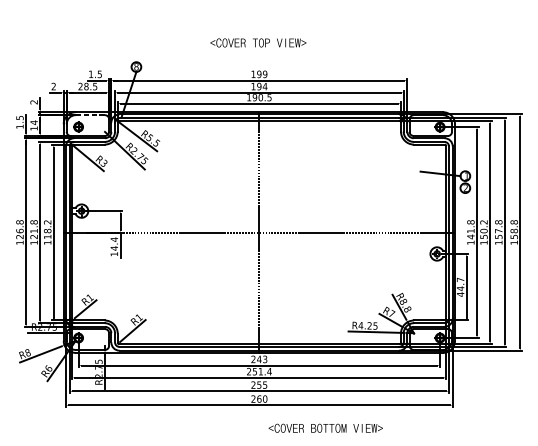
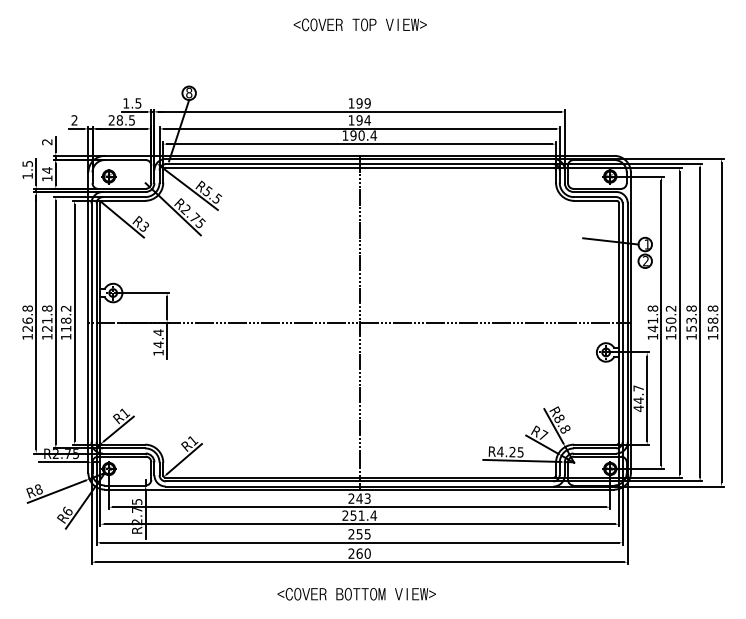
text: (257, 42) -> (359, 24), moved
text: (269, 97) -> (373, 135), 190.5 -> 190.4
line: (90, 115) -> (125, 160), dashed -> solid
text: (498, 230) -> (691, 320), 157.8 -> 153.8
text: (325, 427) -> (356, 593), moved

